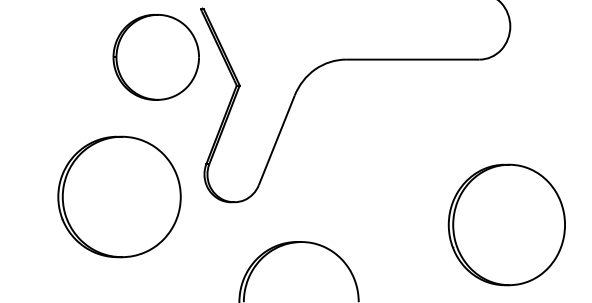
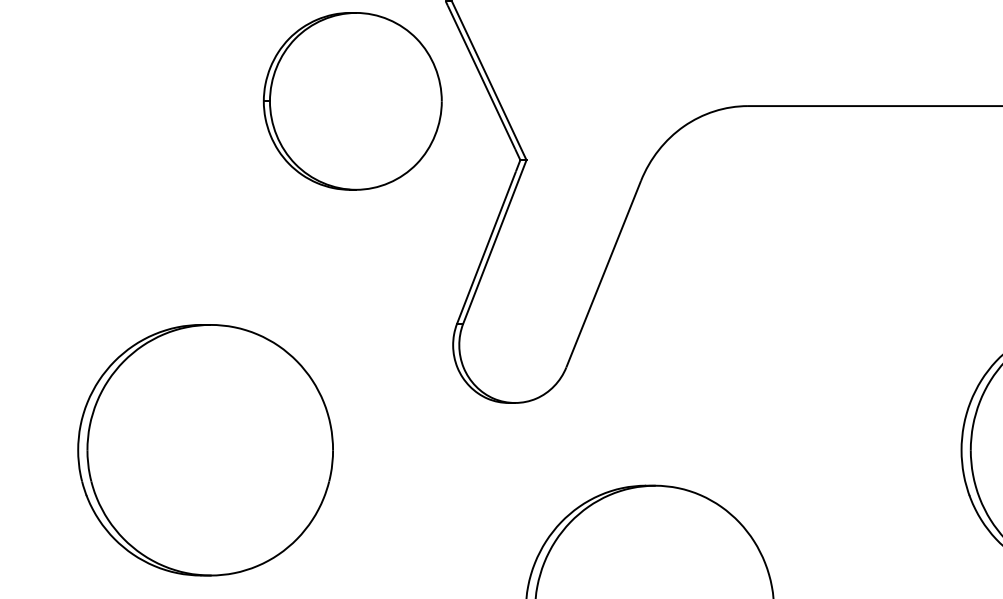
part: (119, 196) -> (205, 449), moved

